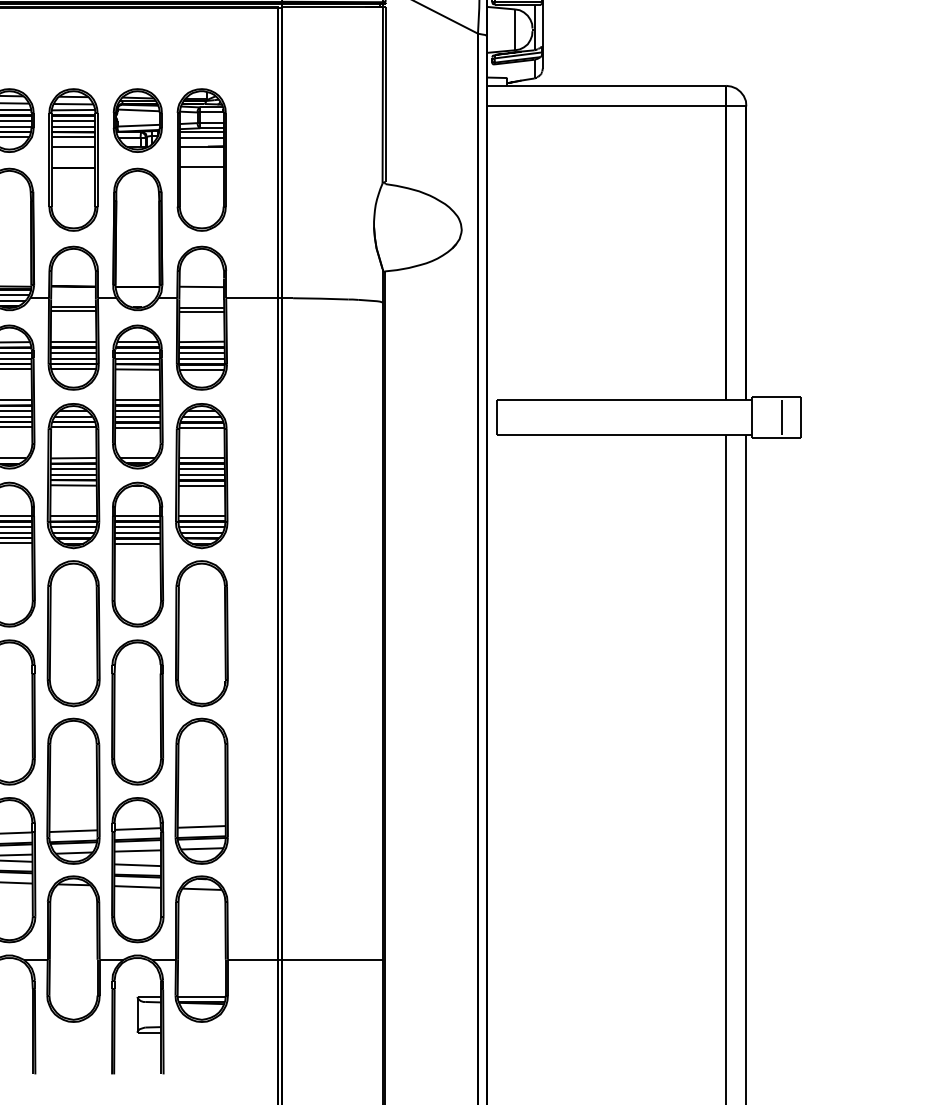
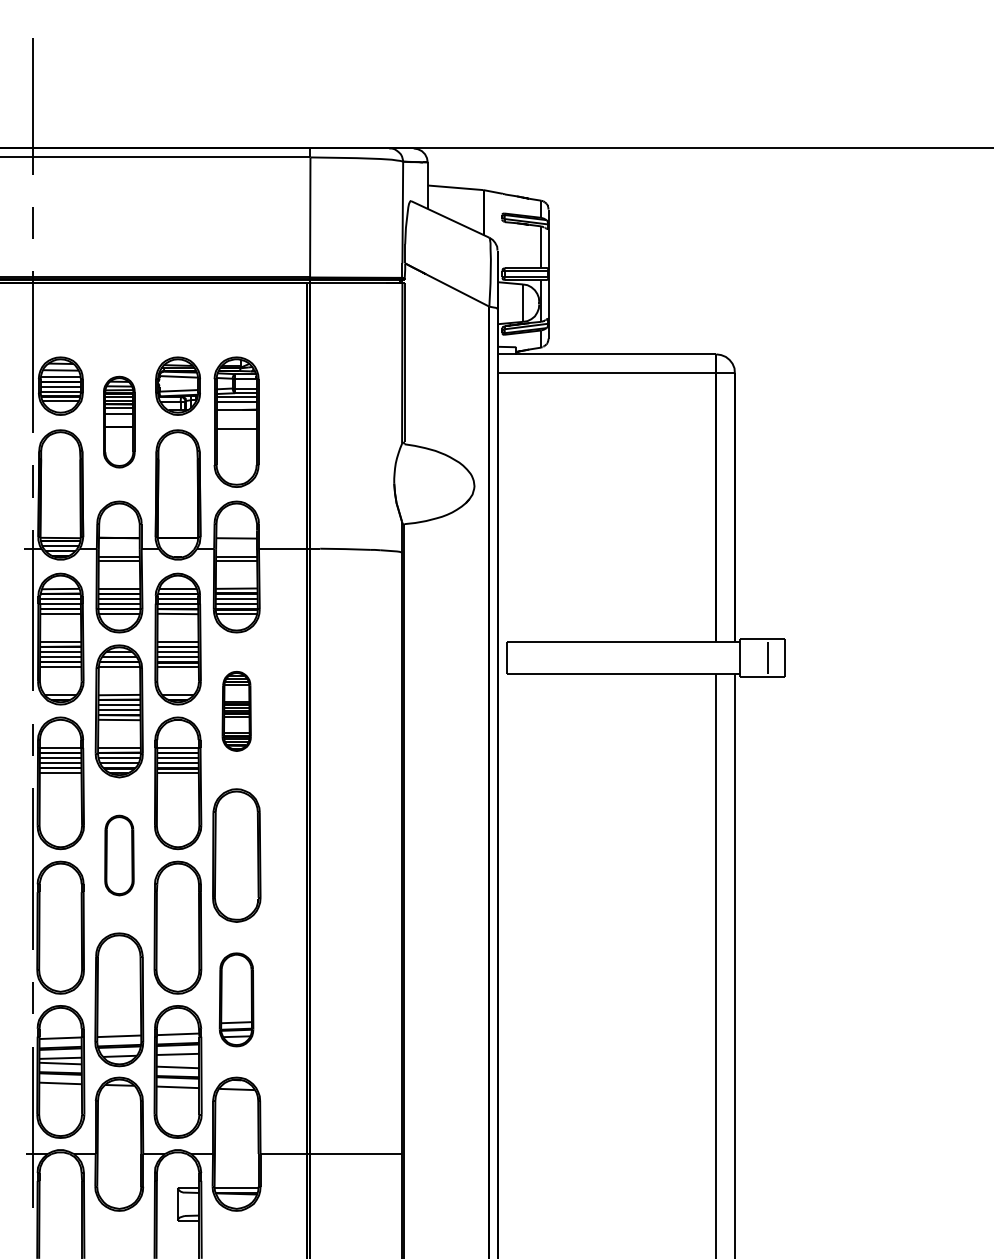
part: (73, 159) -> (119, 421), size x0.7
part: (201, 476) -> (236, 711), size x0.6
part: (73, 633) -> (119, 855), size x0.6
part: (201, 790) -> (236, 999), size x0.7

